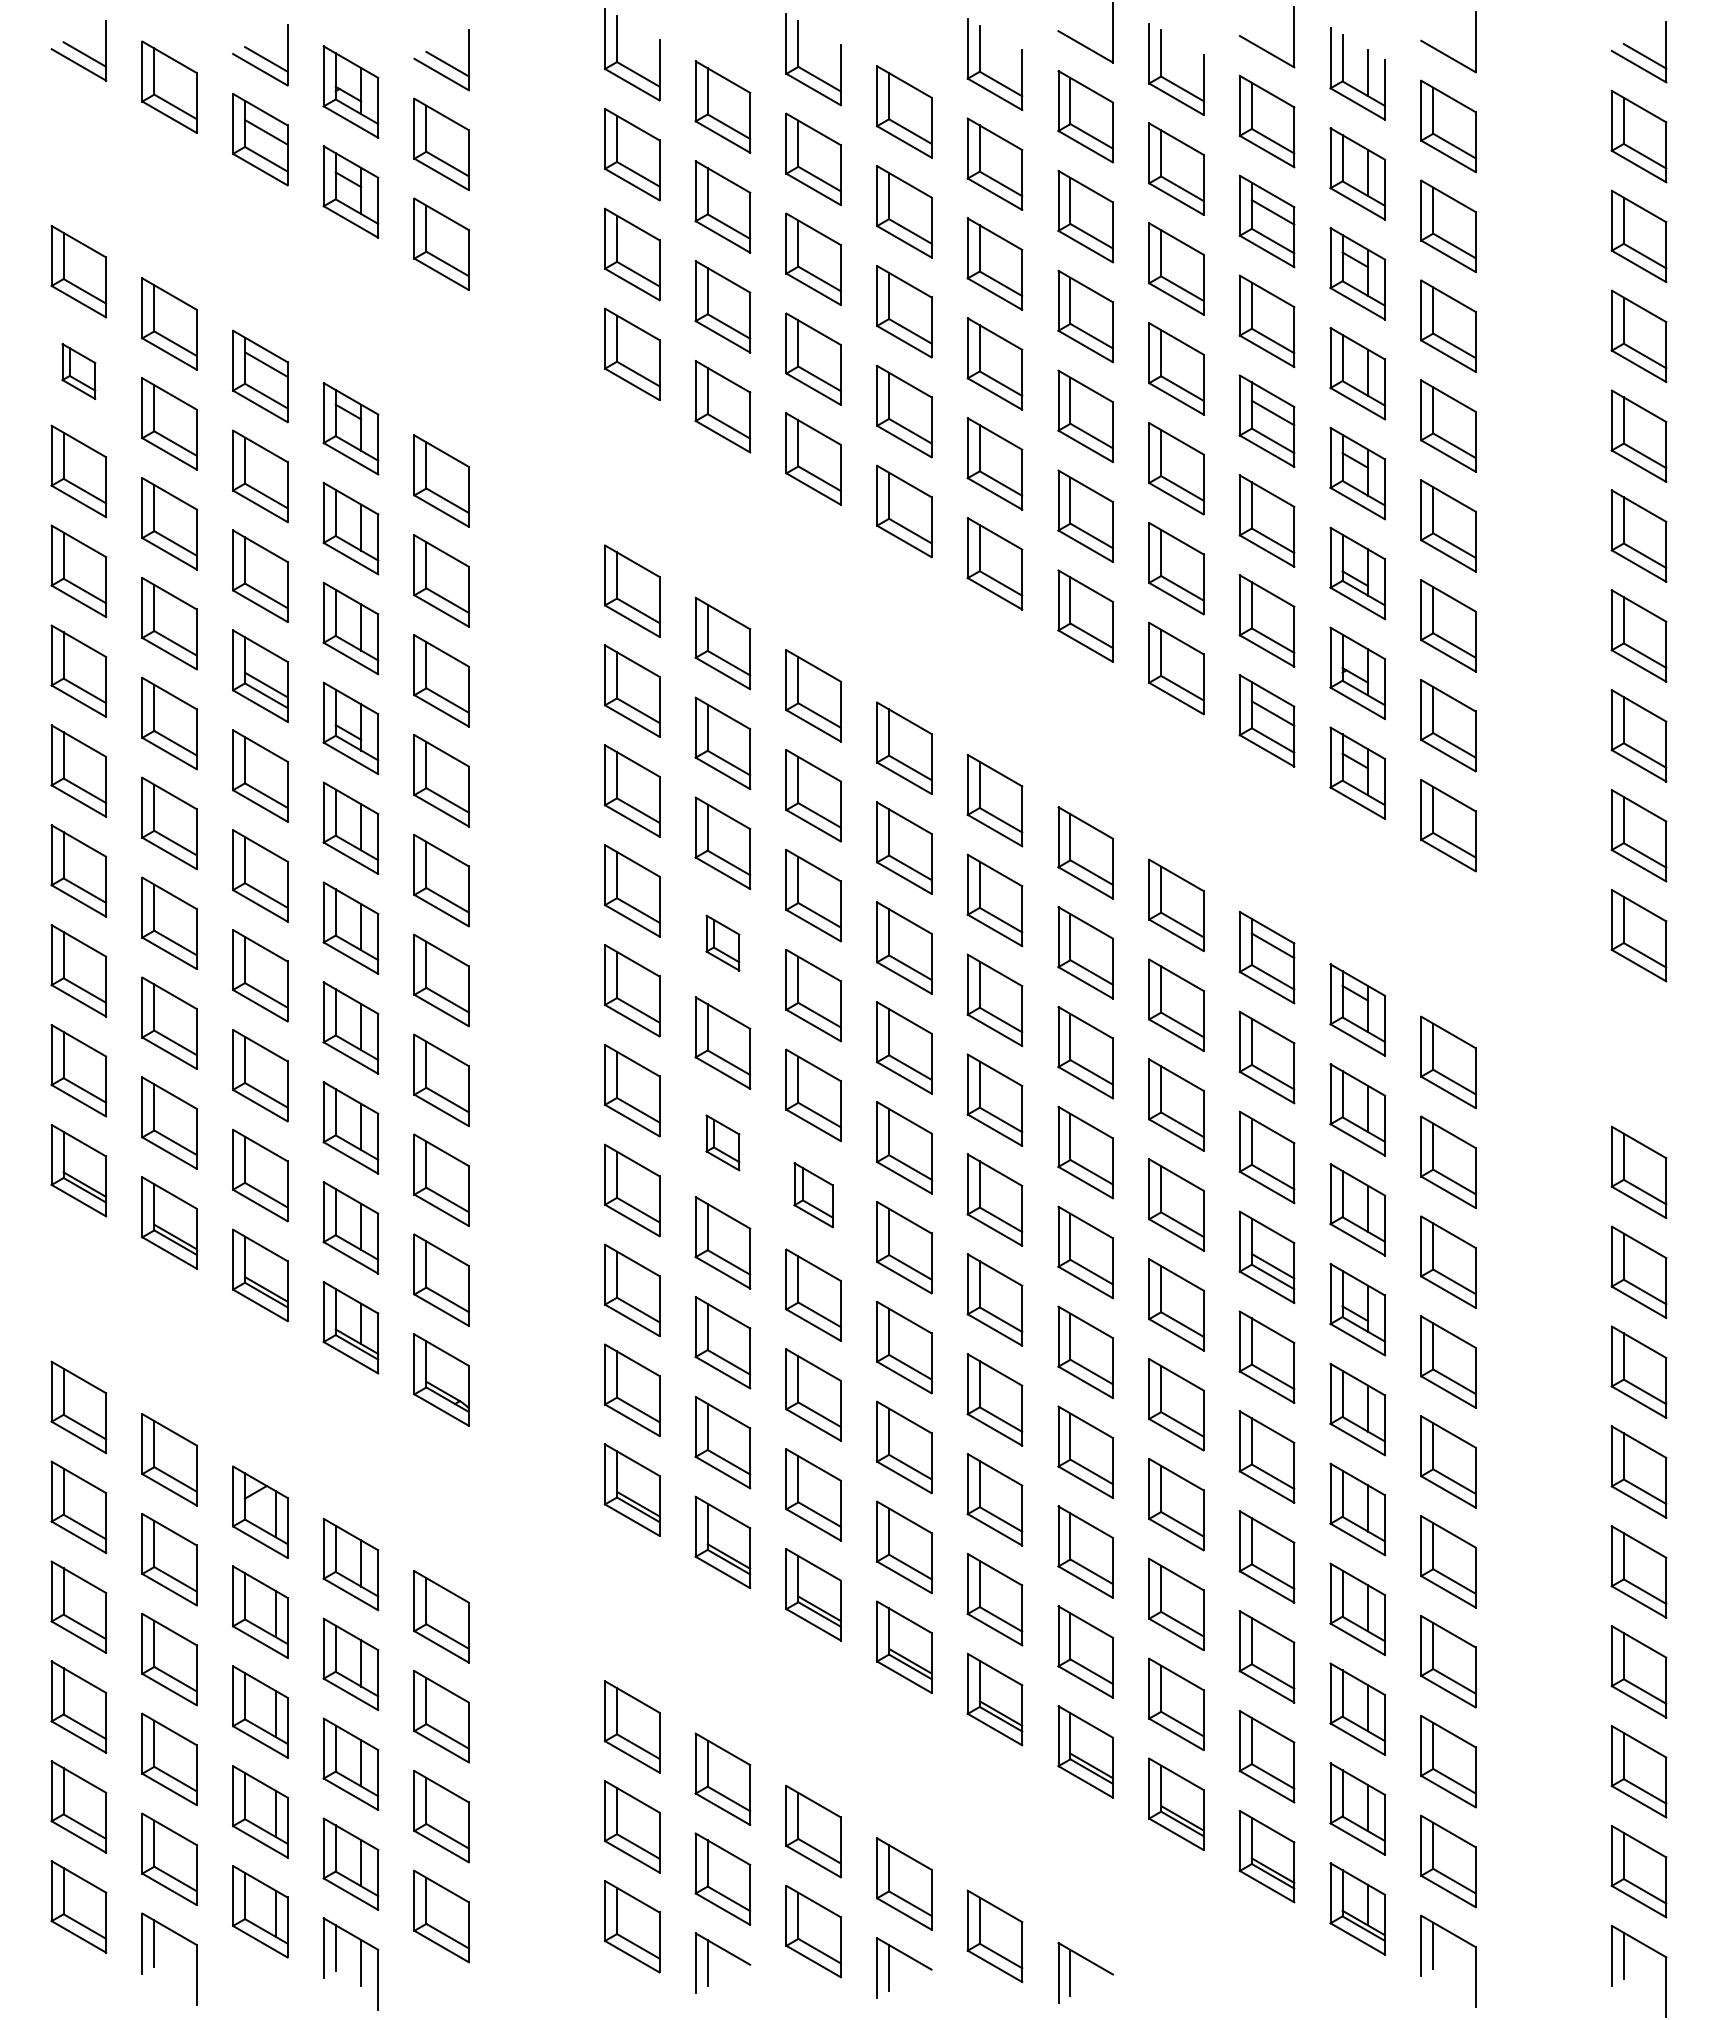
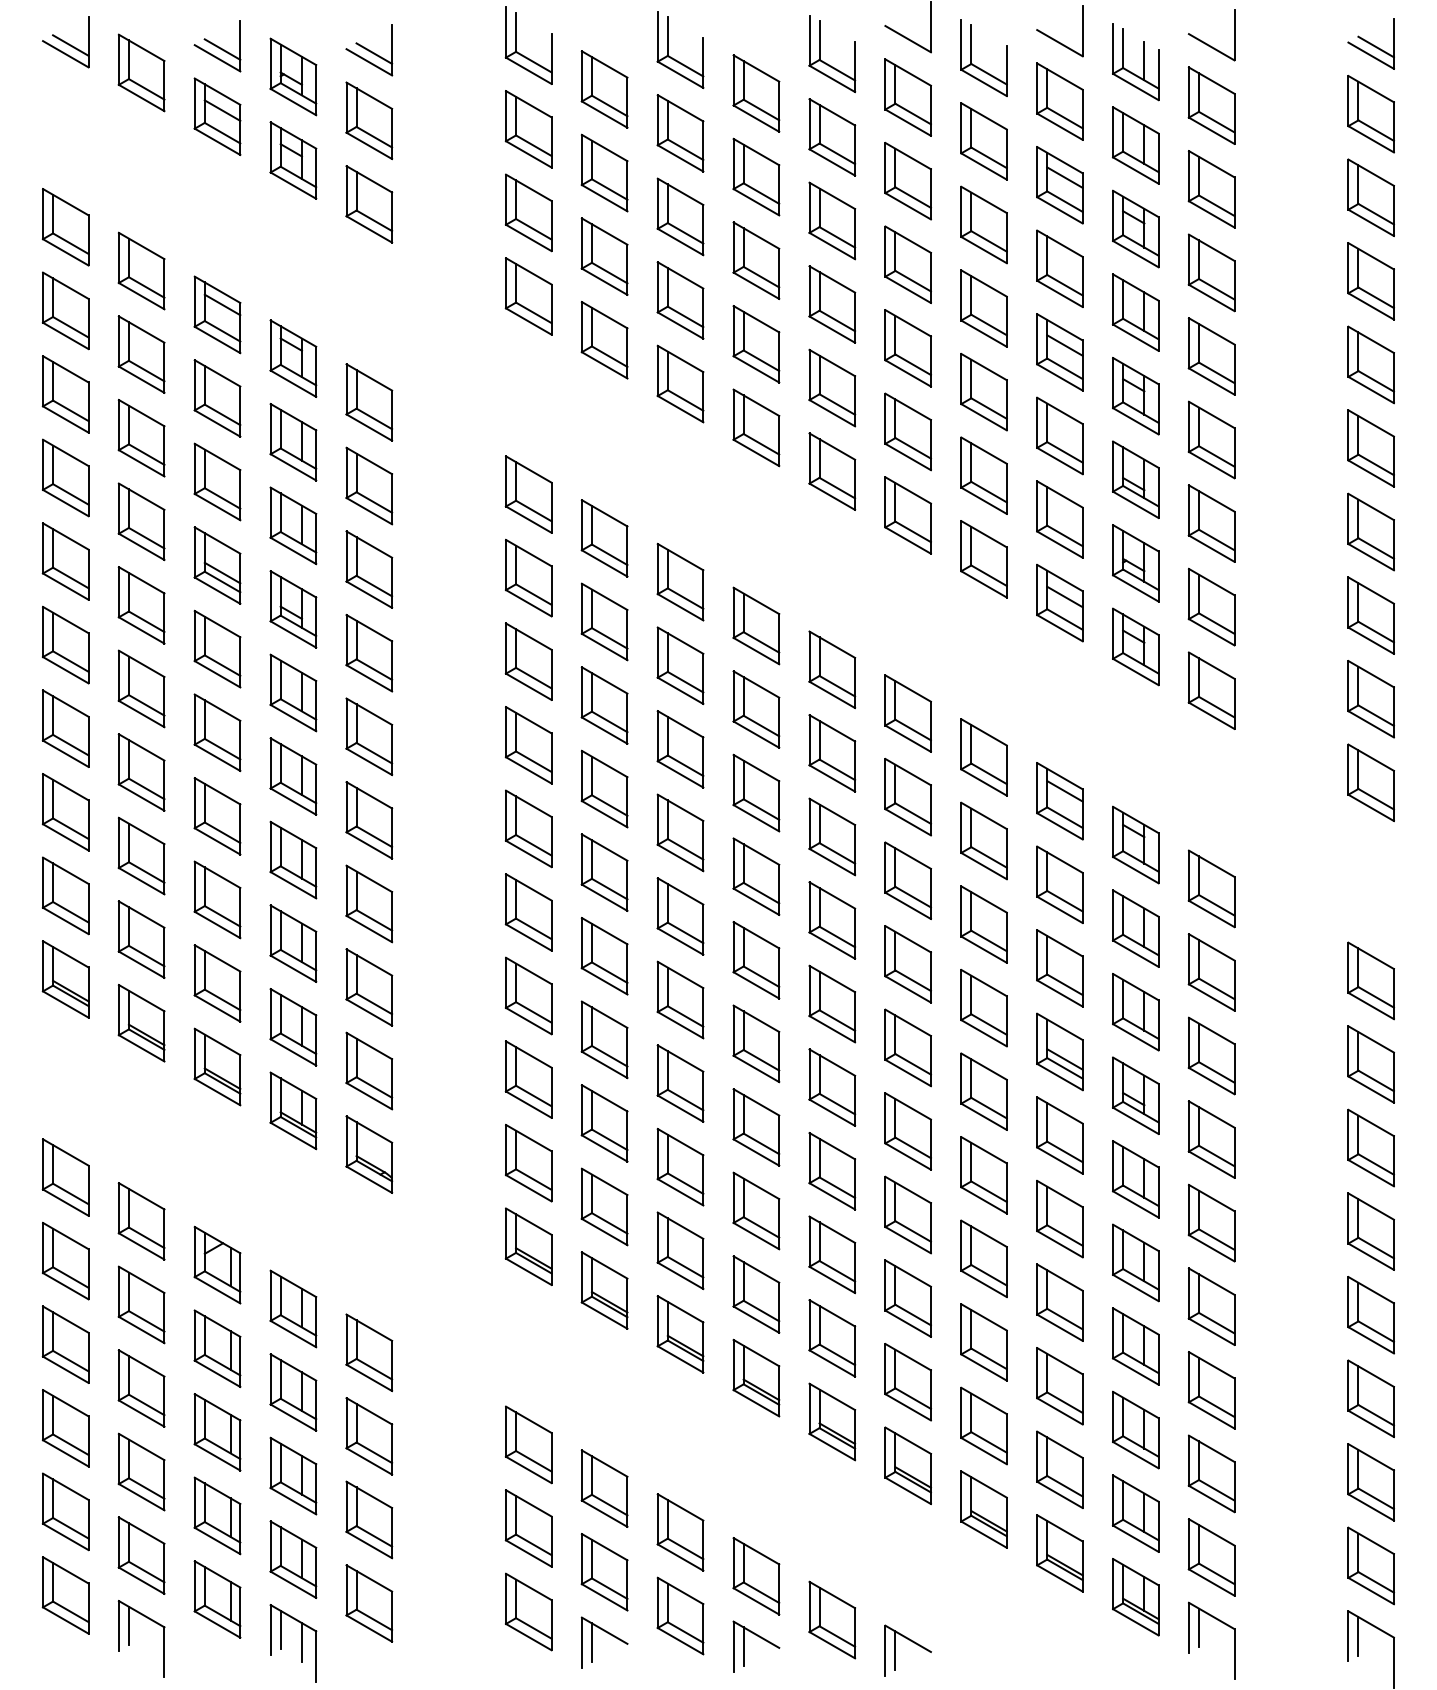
part: (78, 371) -> (65, 310), size x1.67
part: (722, 942) -> (604, 788), size x1.67
part: (722, 1142) -> (604, 955), size x1.67
part: (813, 1194) -> (680, 999), size x1.43

